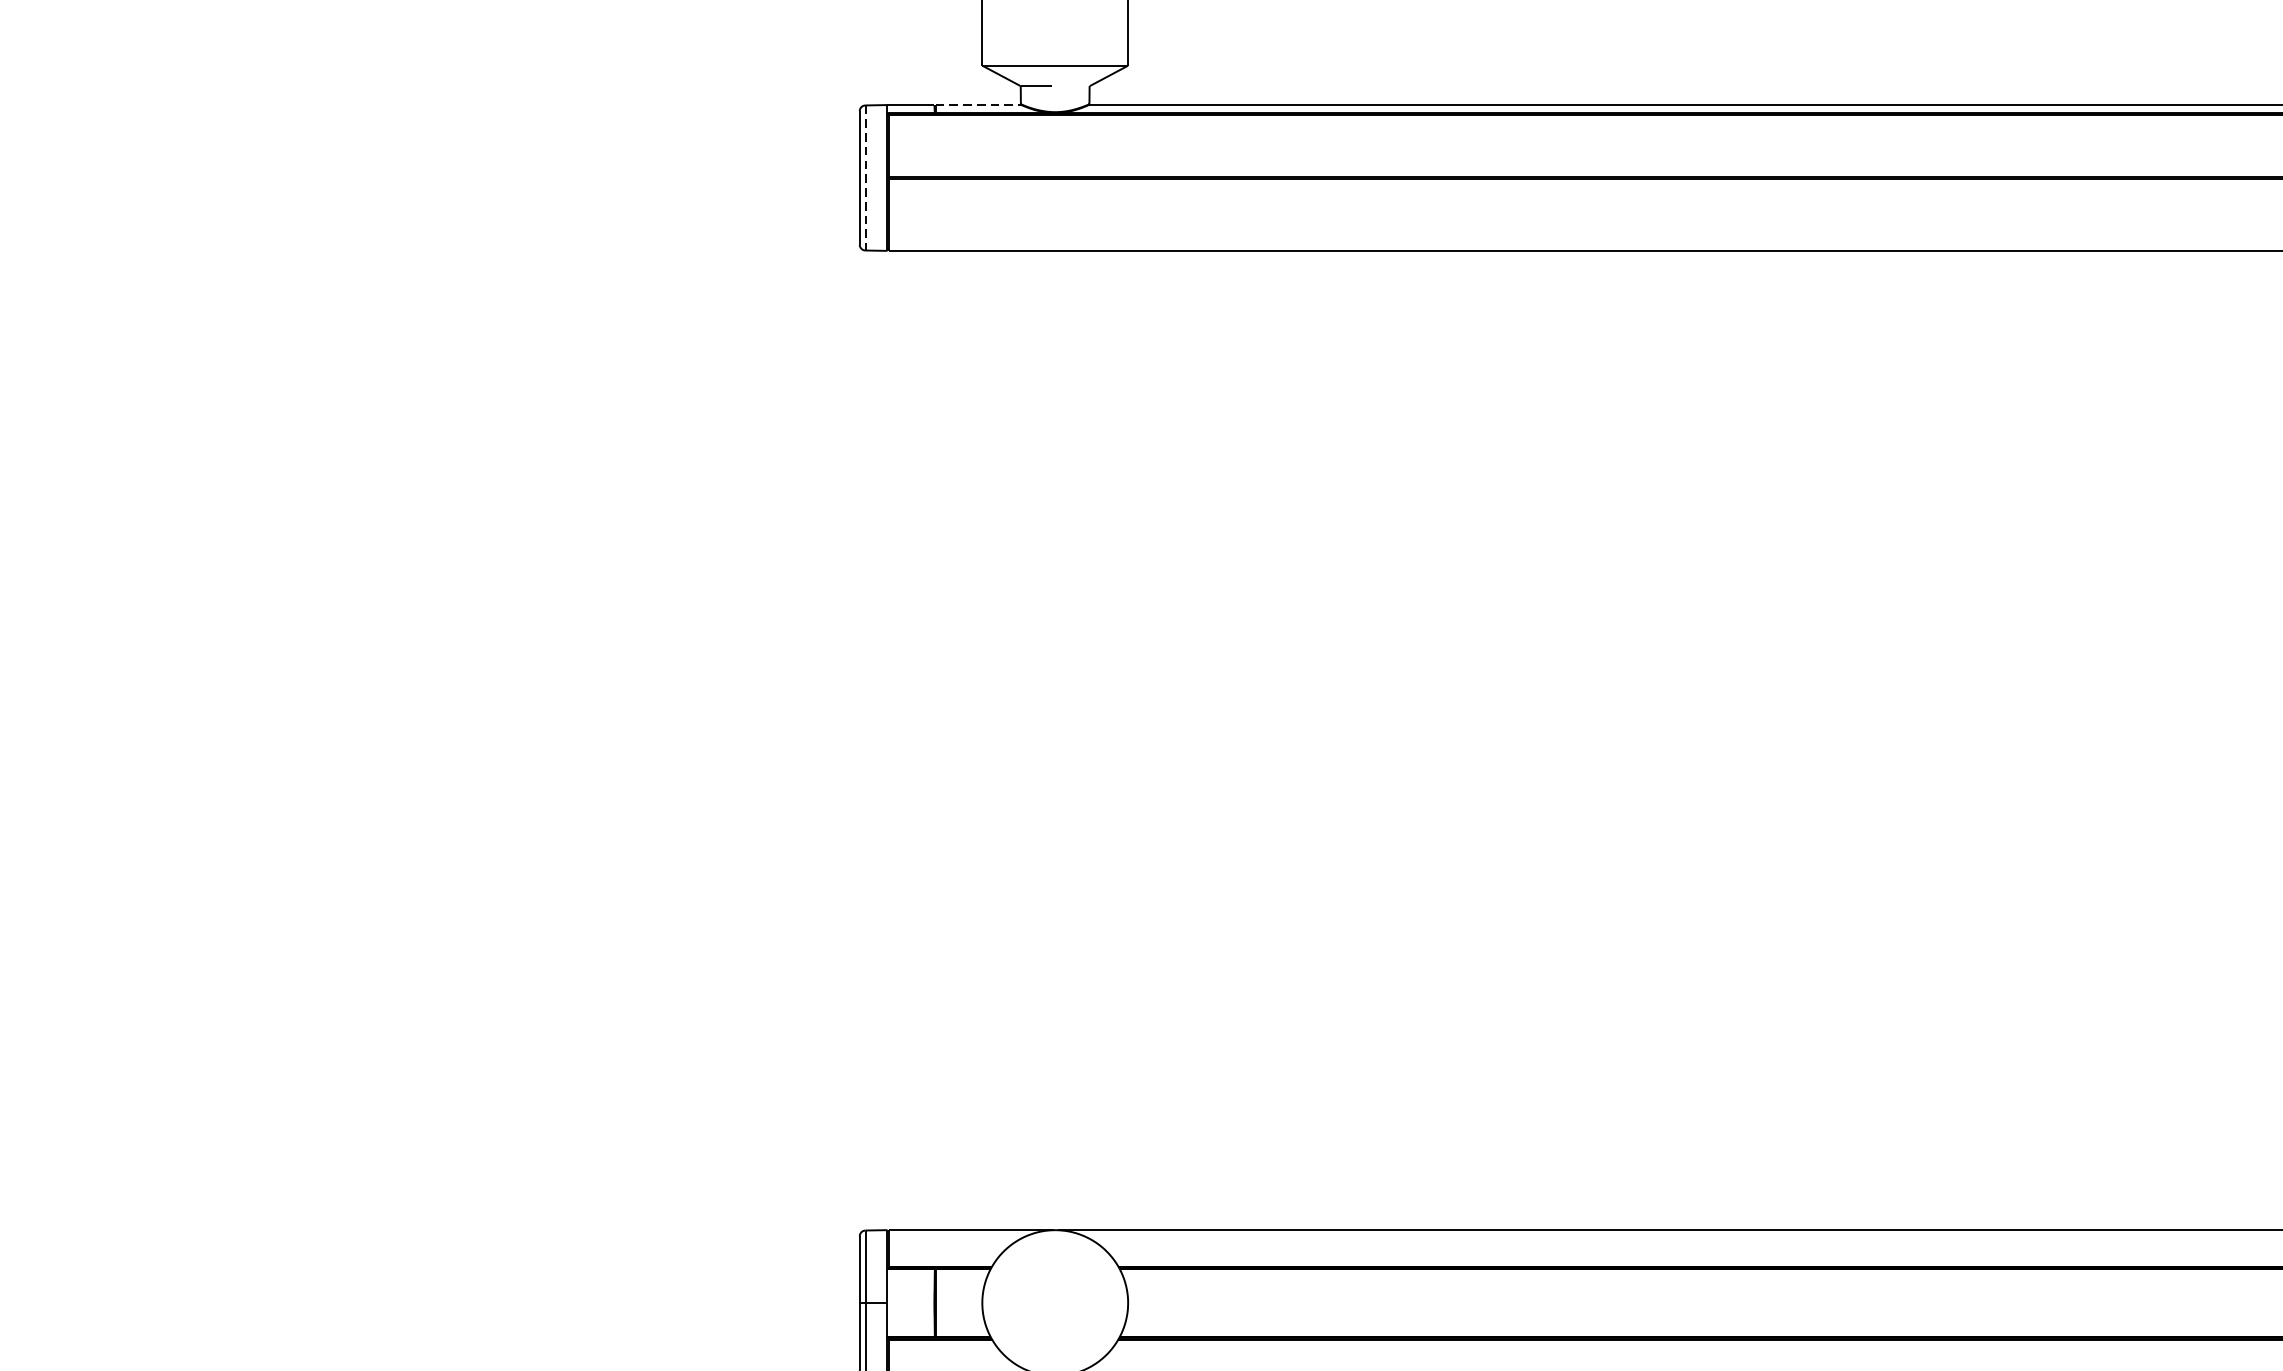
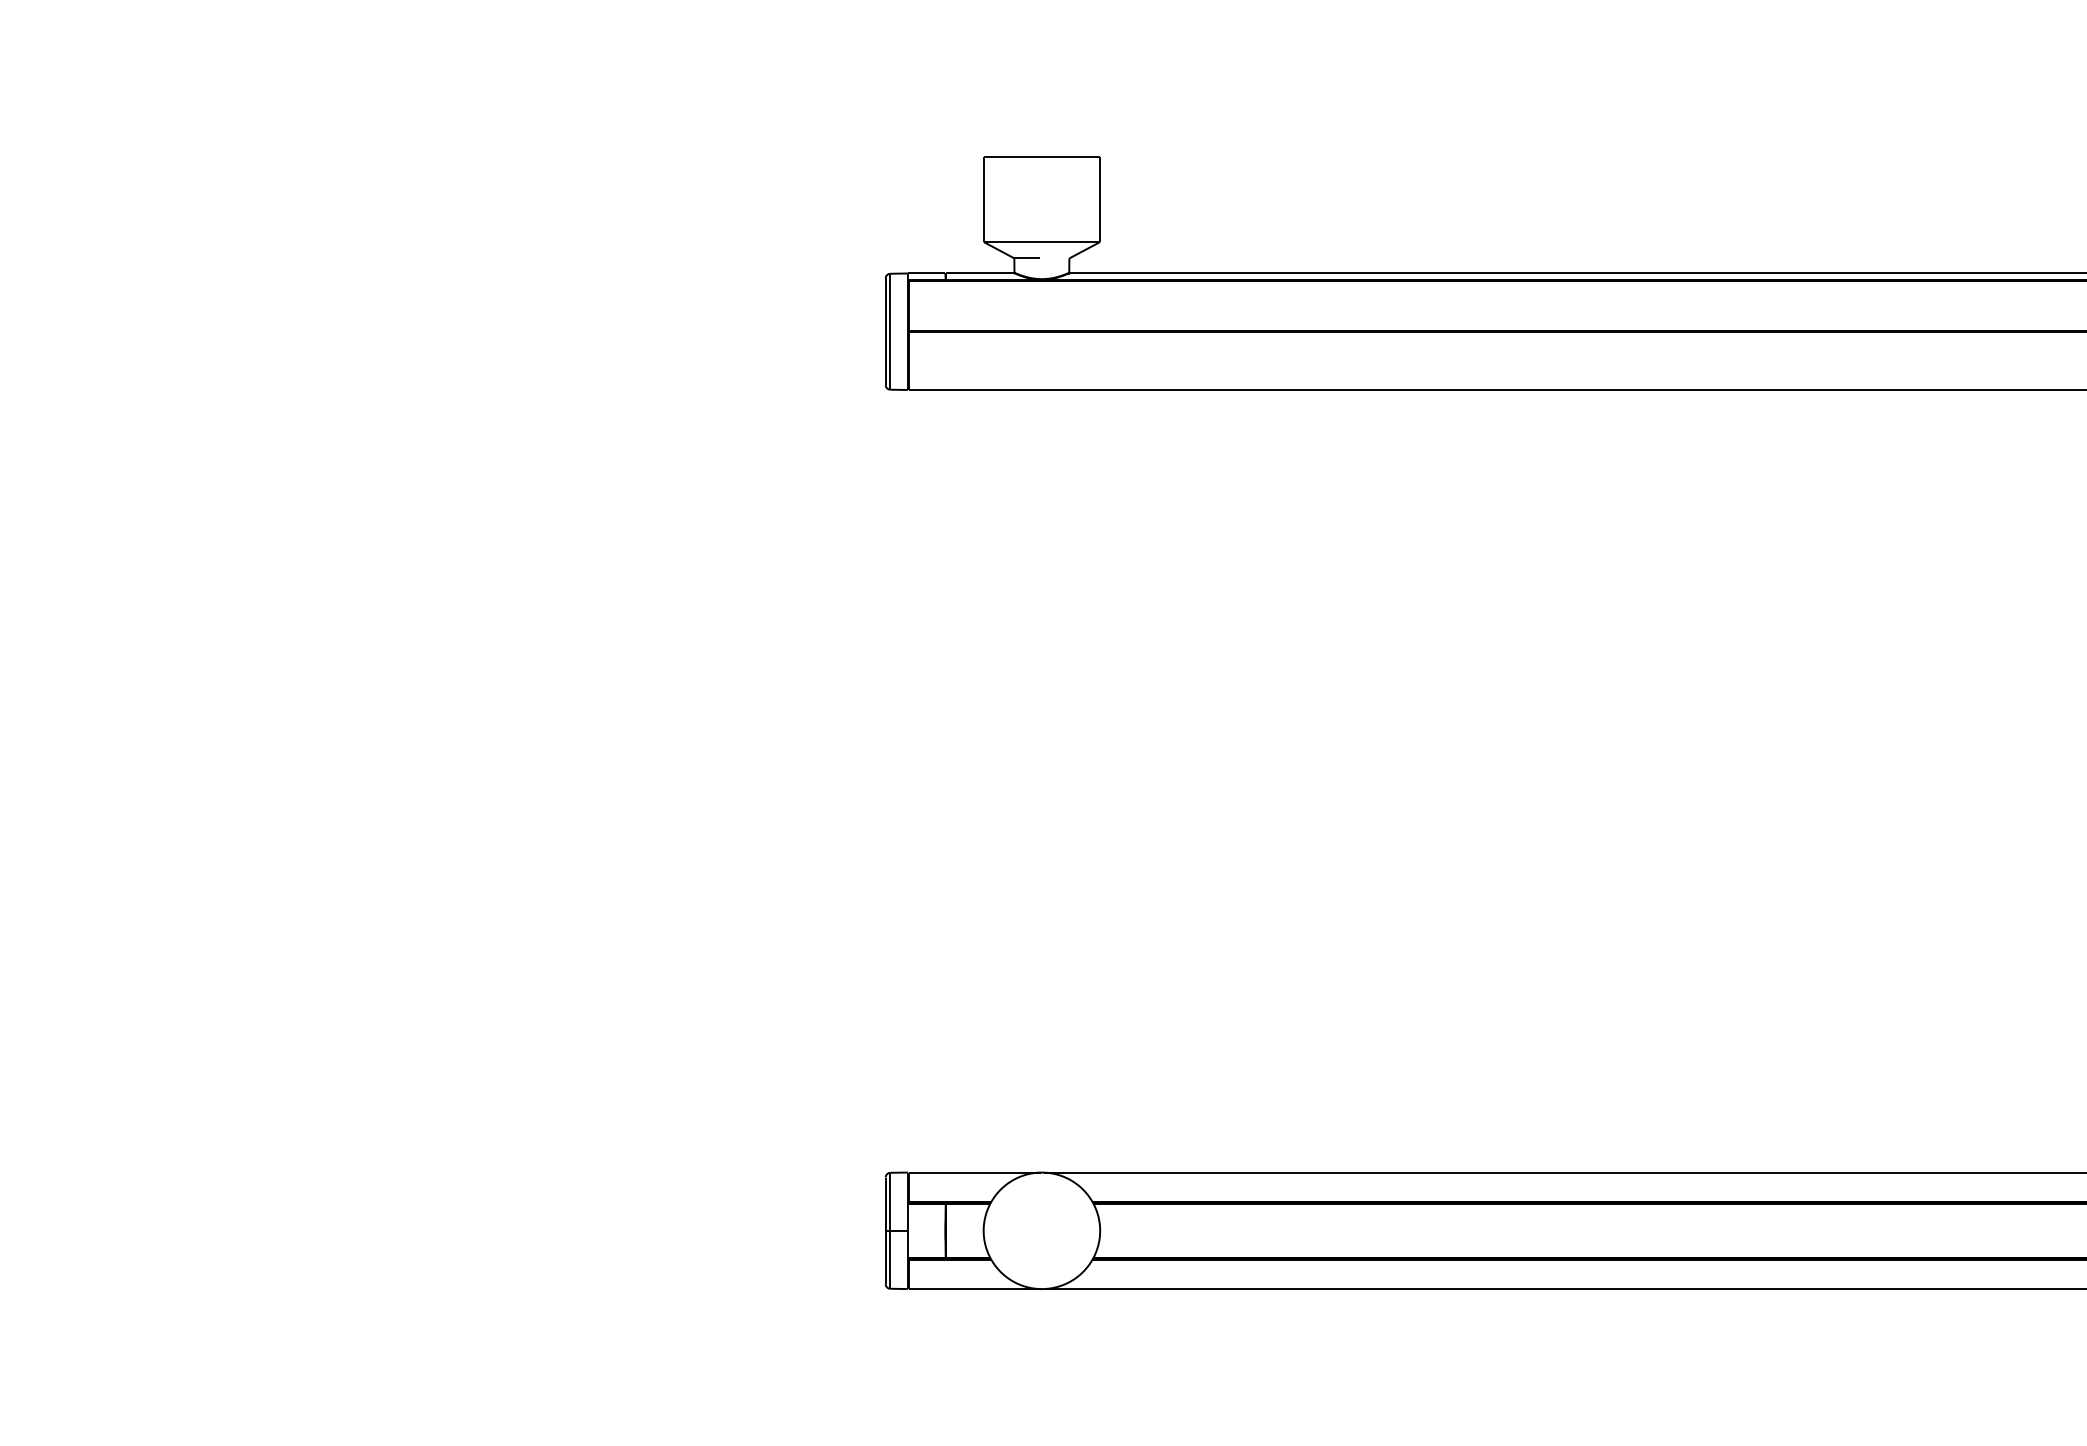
line: (979, 105) -> (981, 273), dashed -> solid
line: (865, 177) -> (890, 331), dashed -> solid

